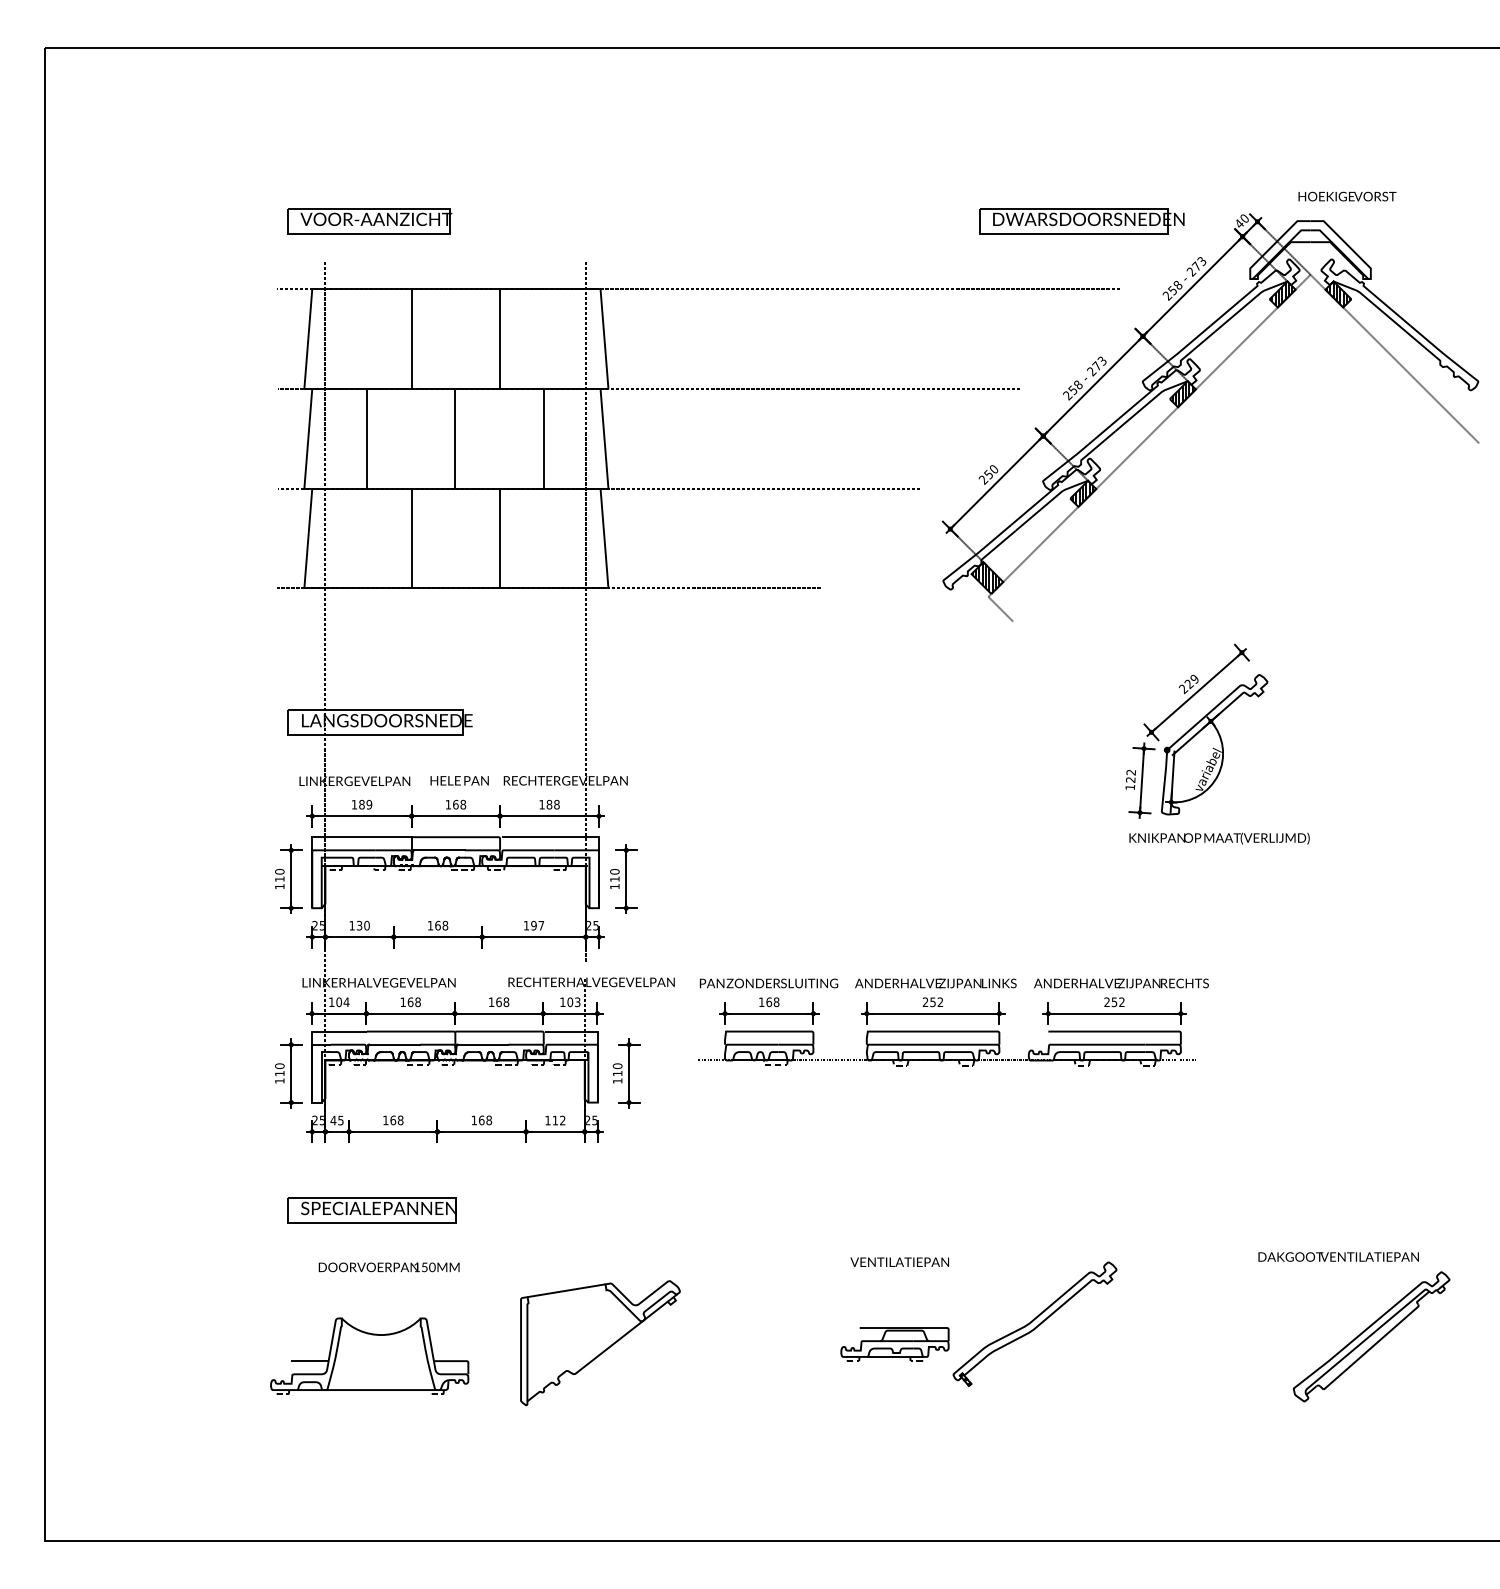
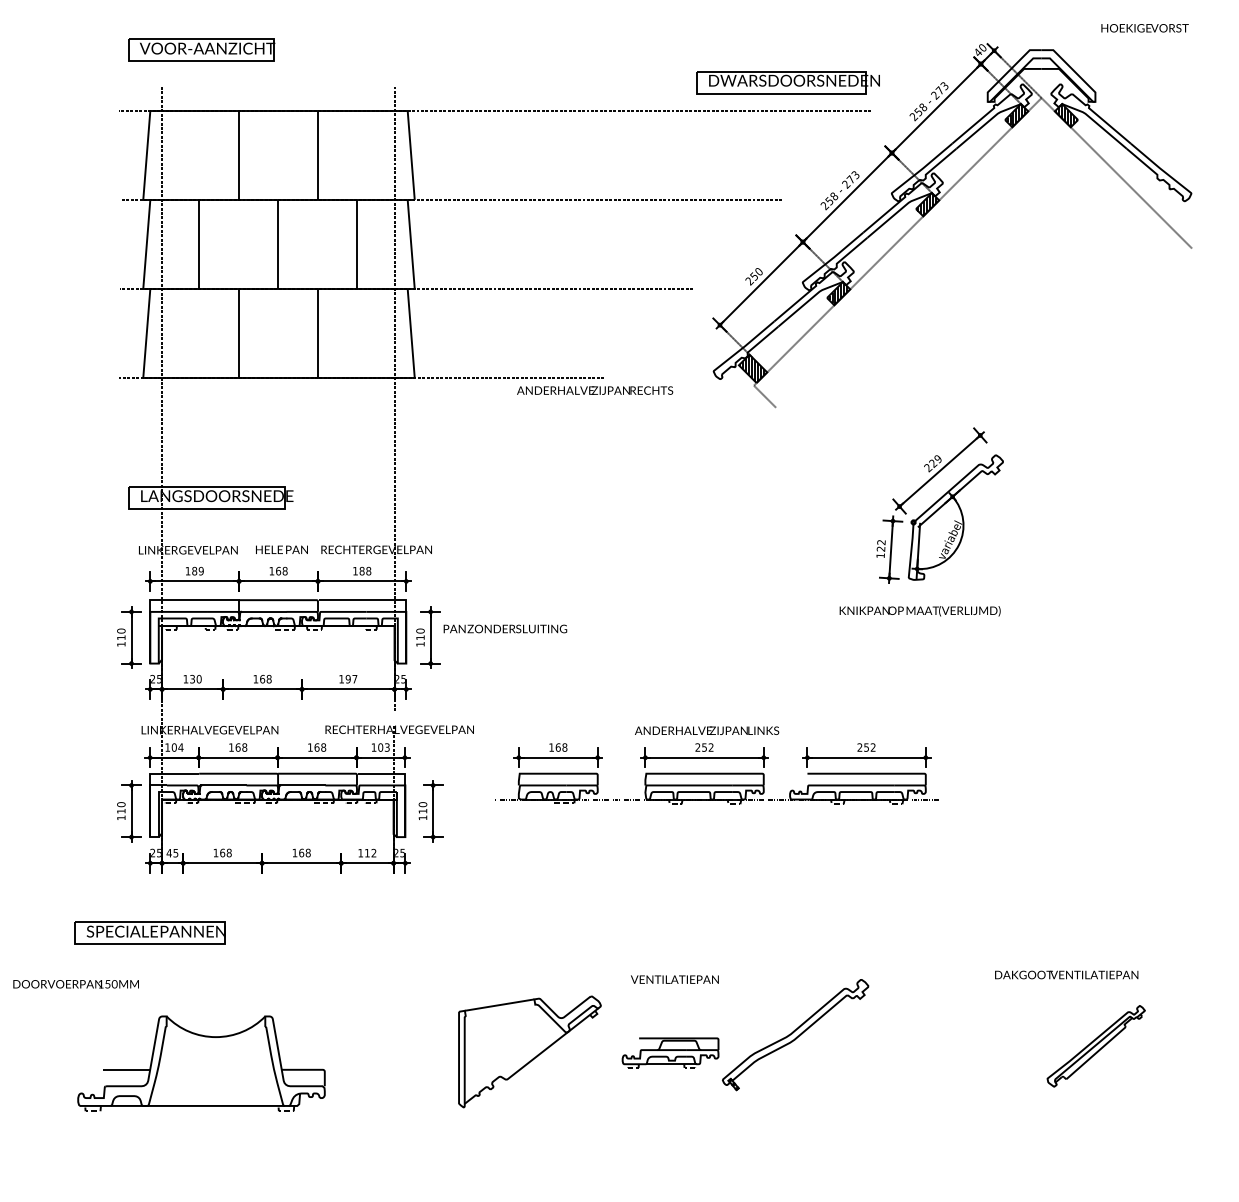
text: (1347, 196) -> (1145, 28), moved
part: (1081, 221) -> (787, 82), moved
text: (1219, 838) -> (920, 611), moved
text: (769, 983) -> (505, 629), moved
text: (1121, 983) -> (595, 390), moved
part: (371, 1210) -> (149, 933), moved
text: (388, 1267) -> (75, 984), moved
part: (1371, 1336) -> (1096, 1045), size x0.7
part: (600, 1343) -> (529, 1052), moved
part: (369, 1355) -> (201, 1062), size x1.4

